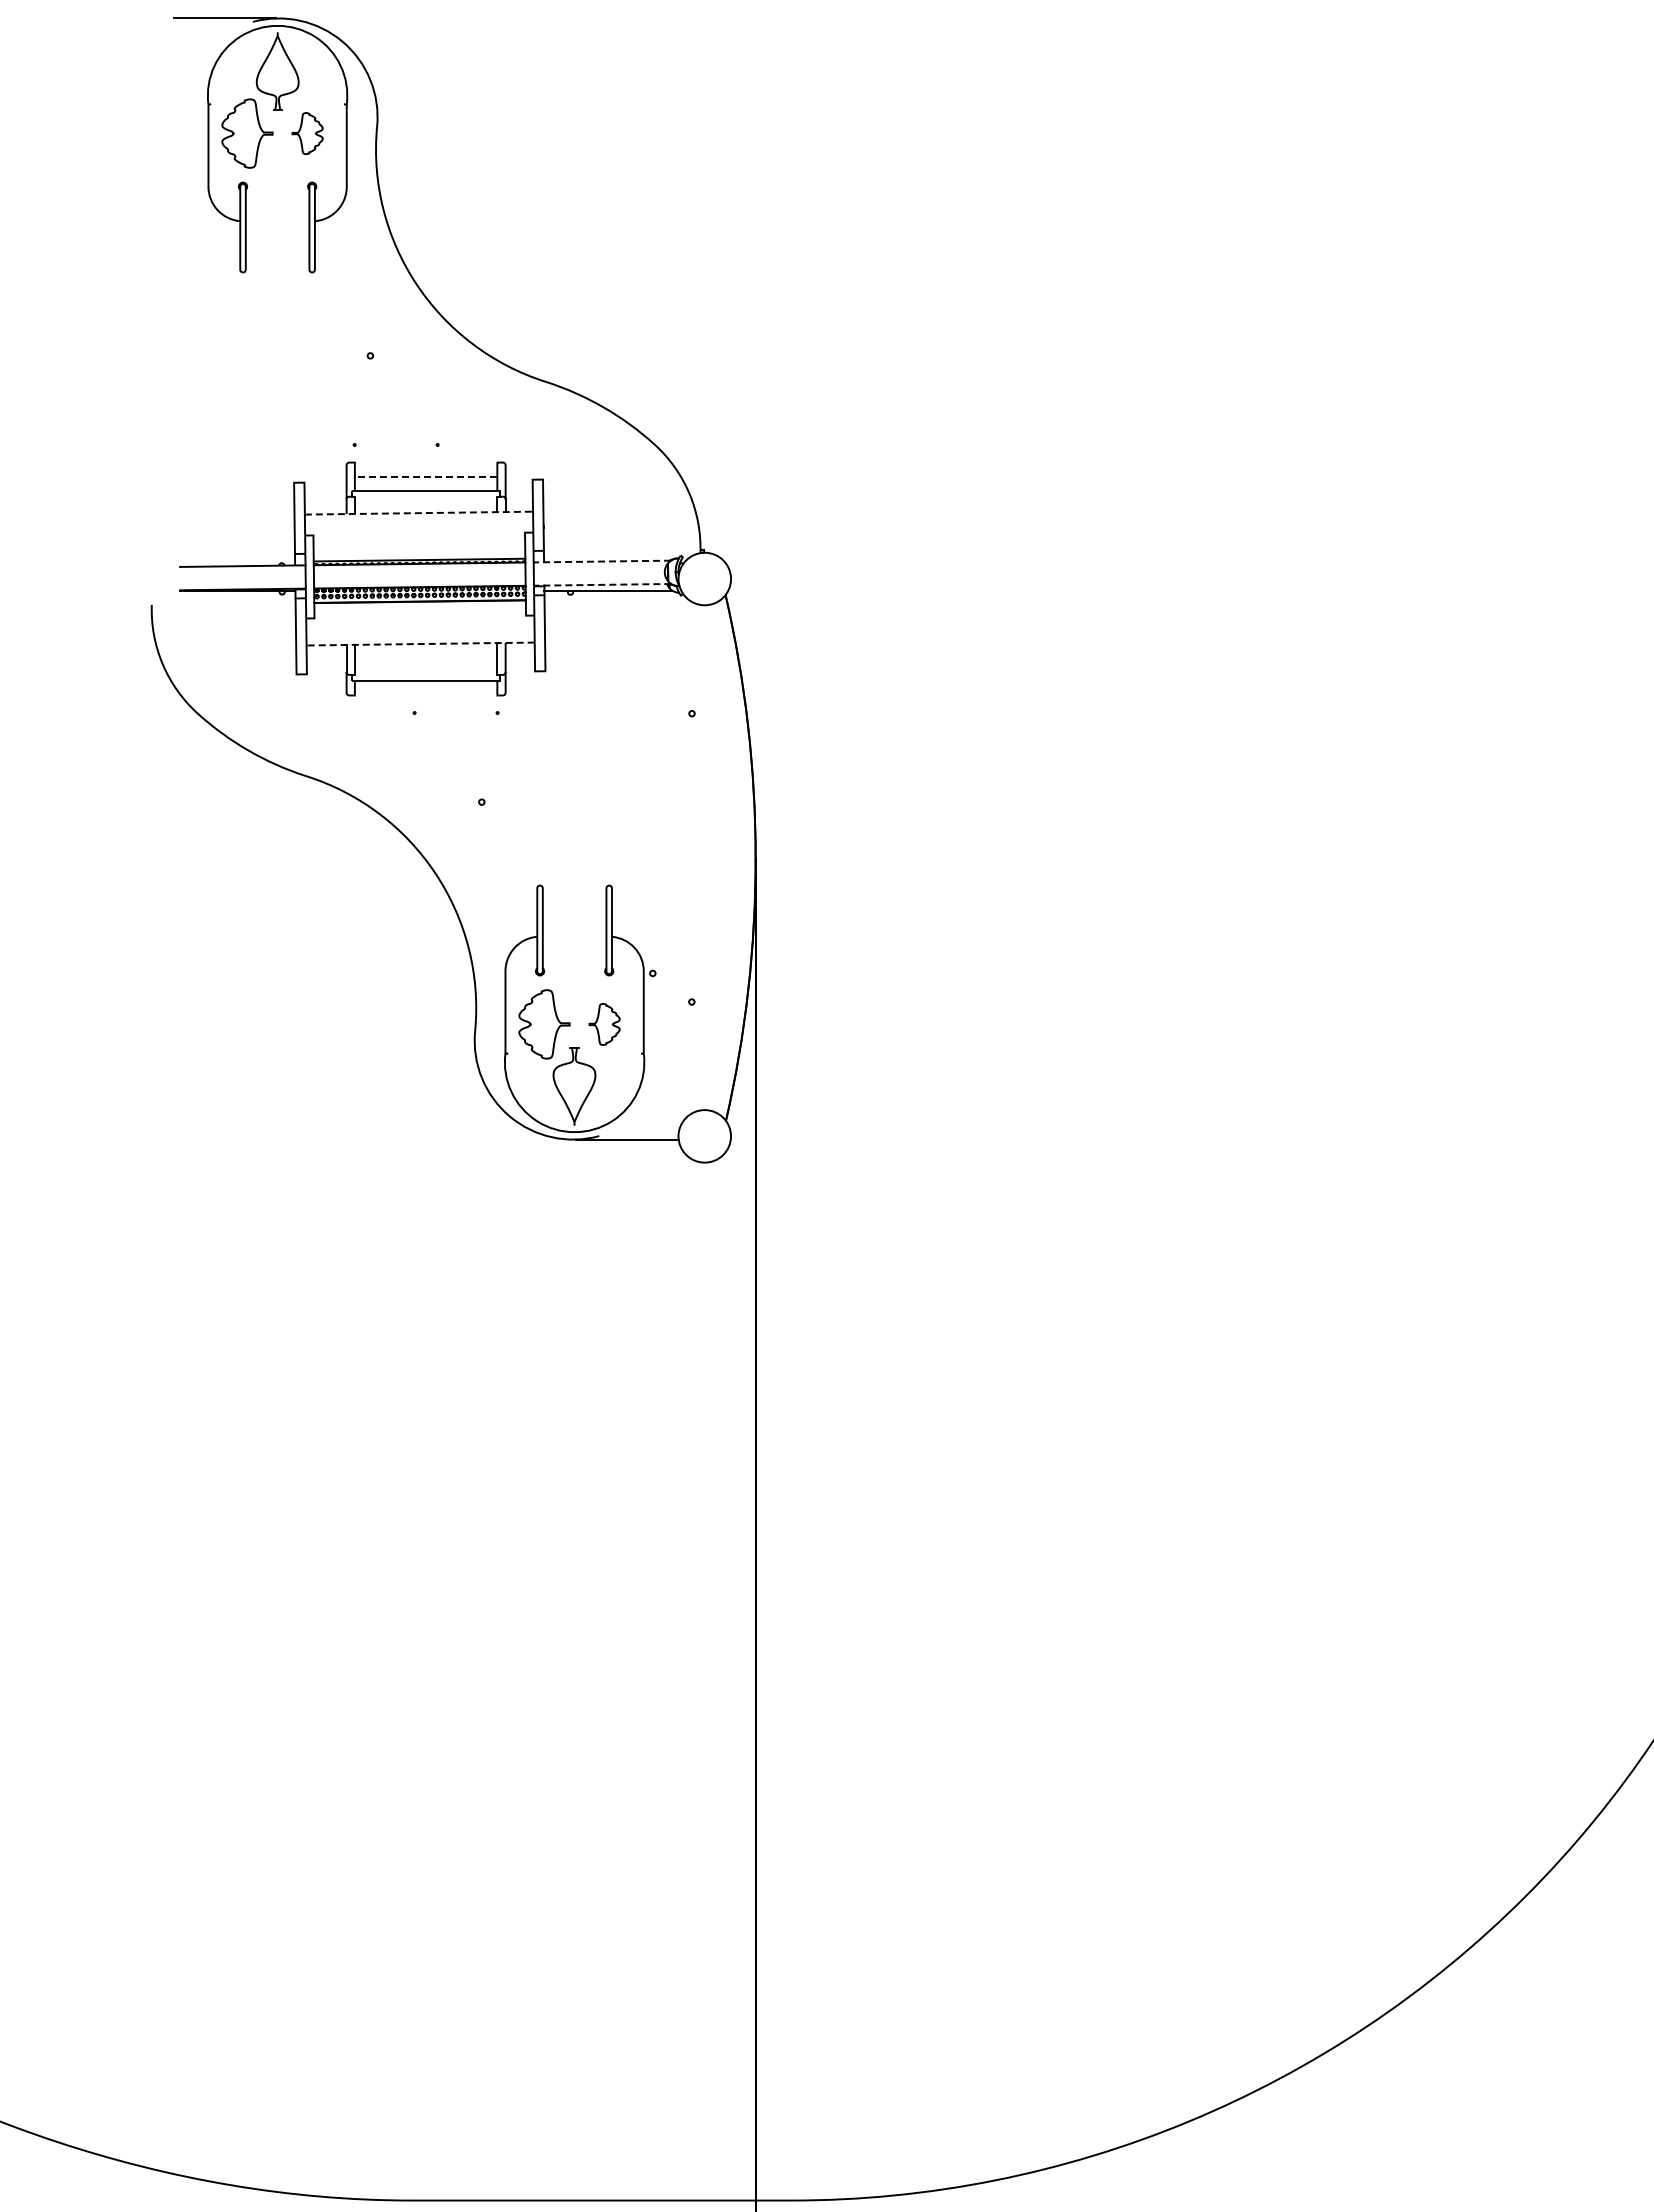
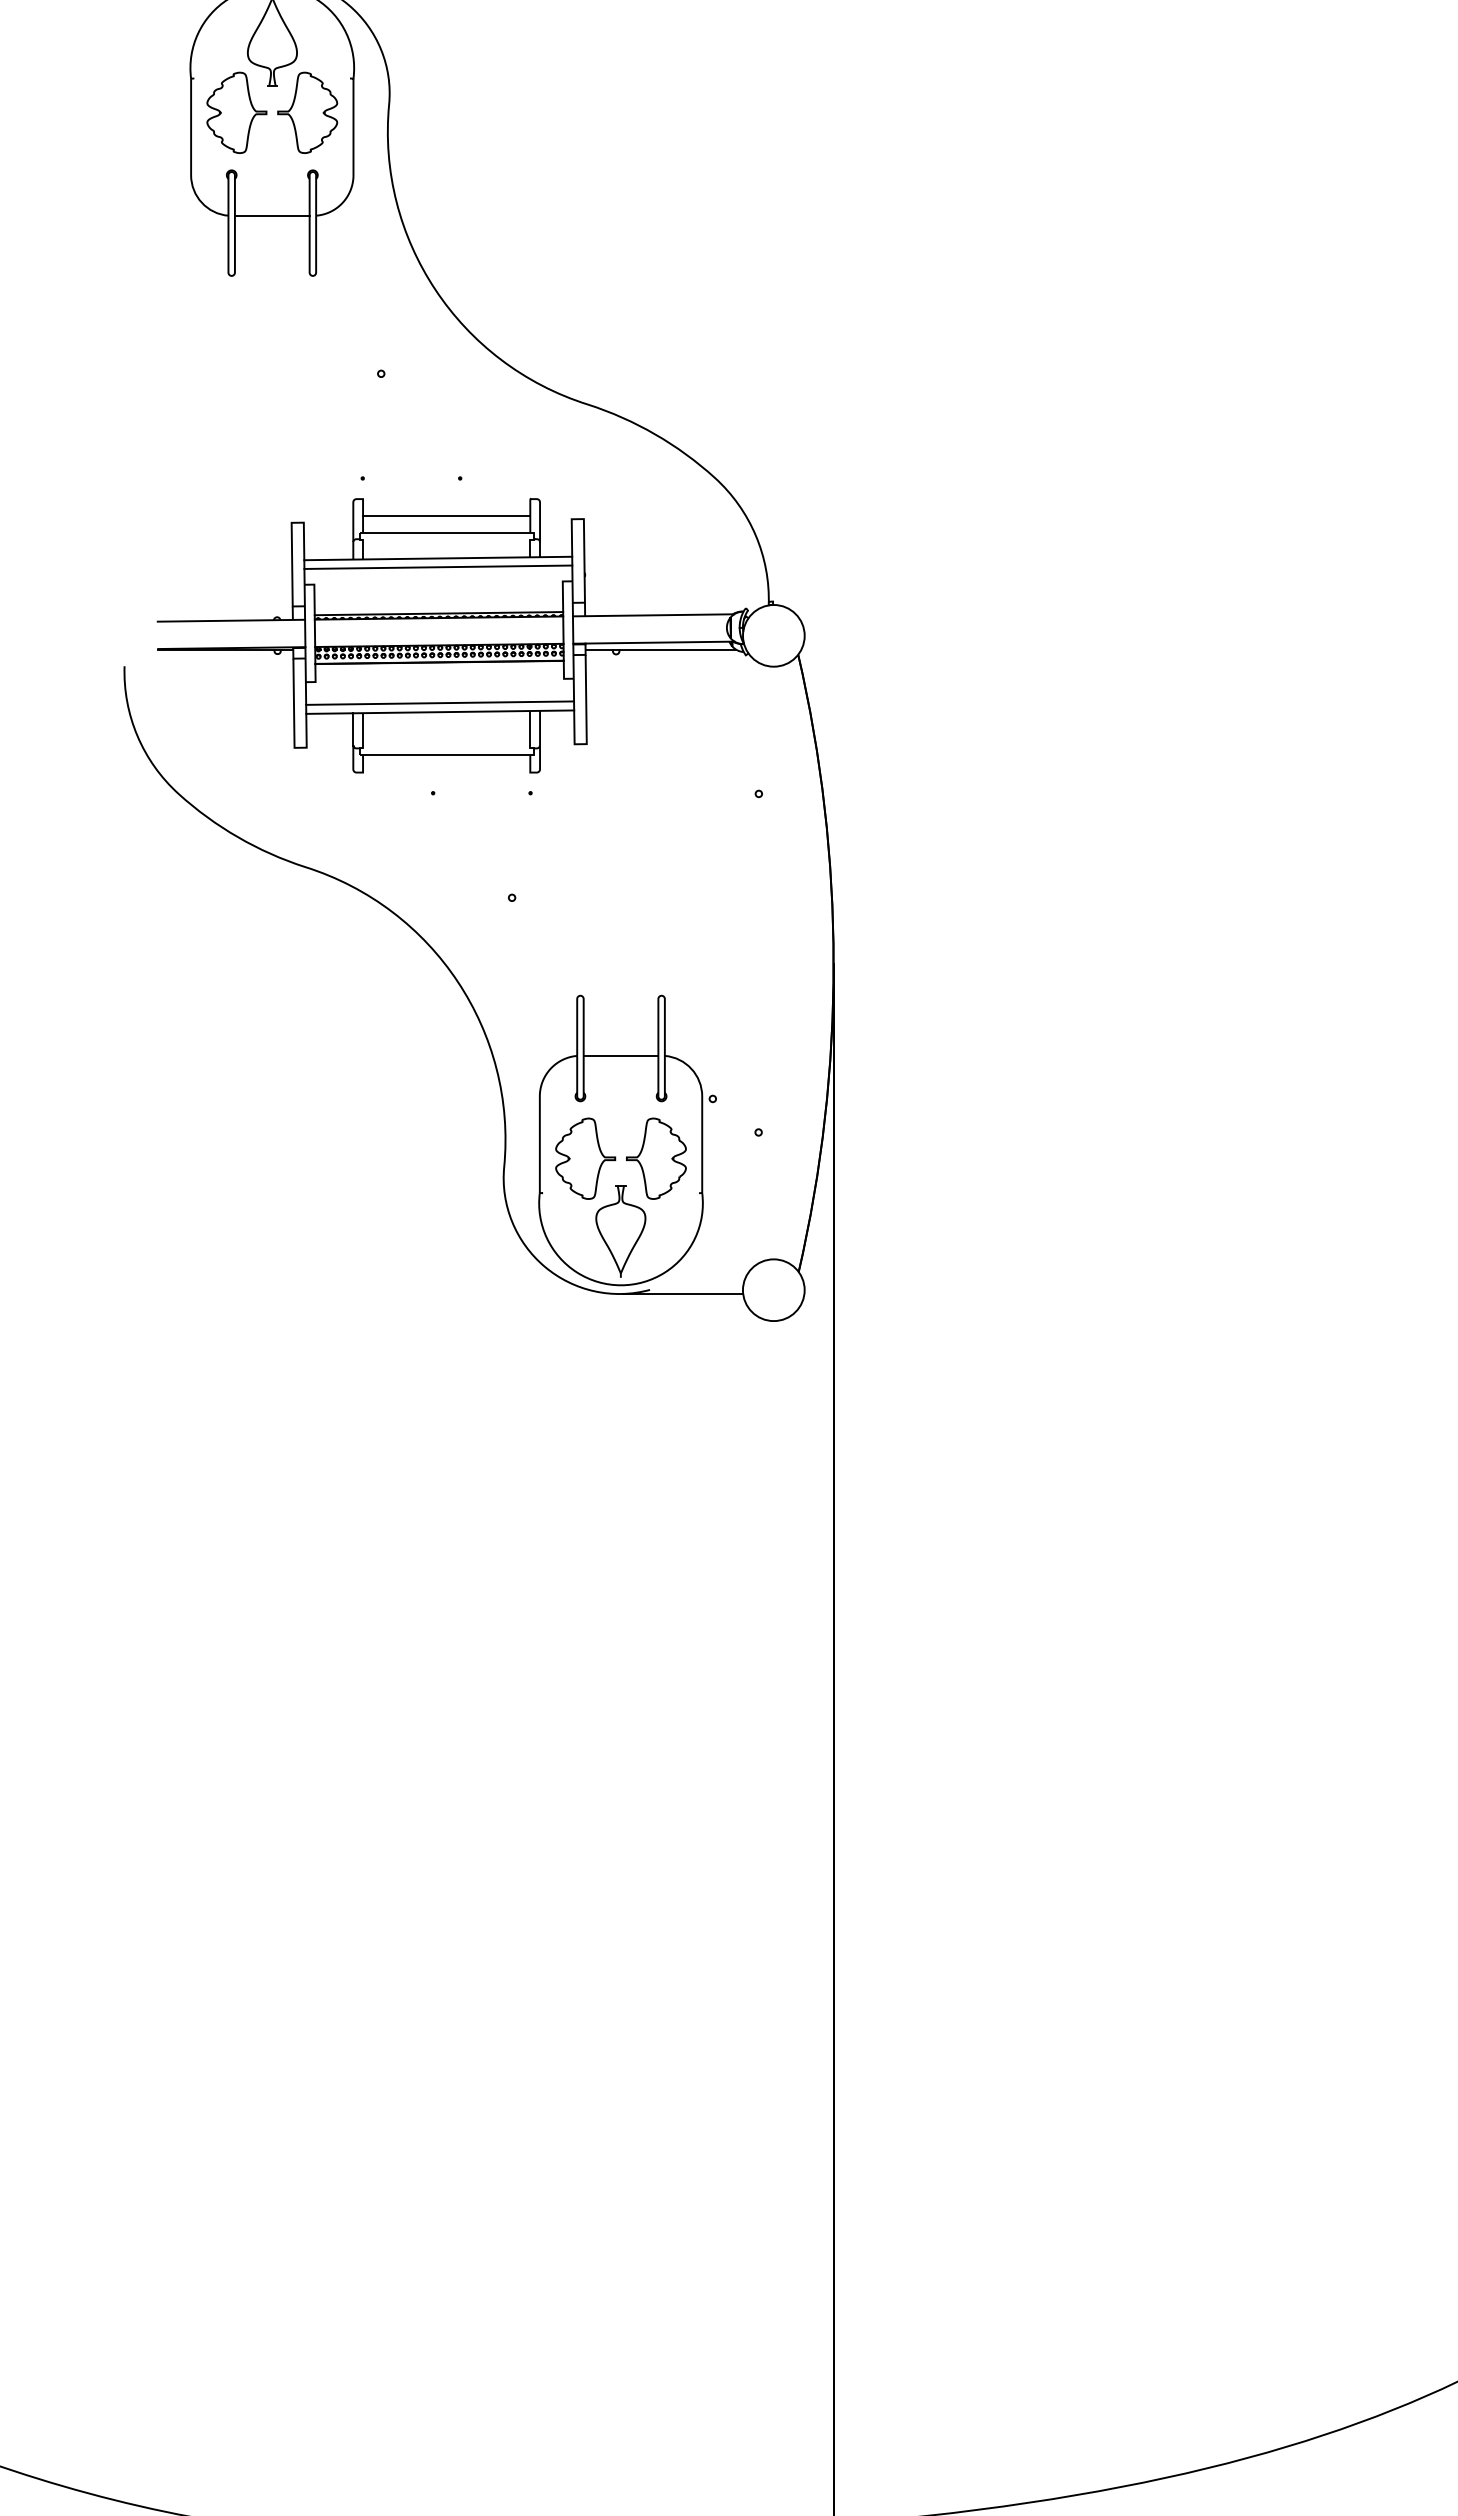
part: (307, 133) -> (307, 112), size x1.67
line: (277, 221) -> (272, 216), added
line: (425, 477) -> (445, 516), dashed -> solid
line: (419, 513) -> (438, 558), dashed -> solid
line: (418, 520) -> (437, 567), added
line: (602, 561) -> (653, 615), dashed -> solid
line: (602, 584) -> (653, 642), dashed -> solid
line: (420, 635) -> (440, 702), added
line: (420, 644) -> (440, 712), dashed -> solid
line: (574, 936) -> (620, 1055), added
part: (604, 1024) -> (656, 1158), size x1.67

